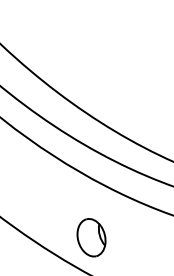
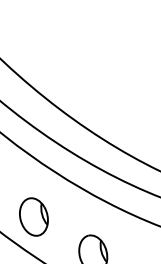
part: (32, 200) -> (34, 216), added

